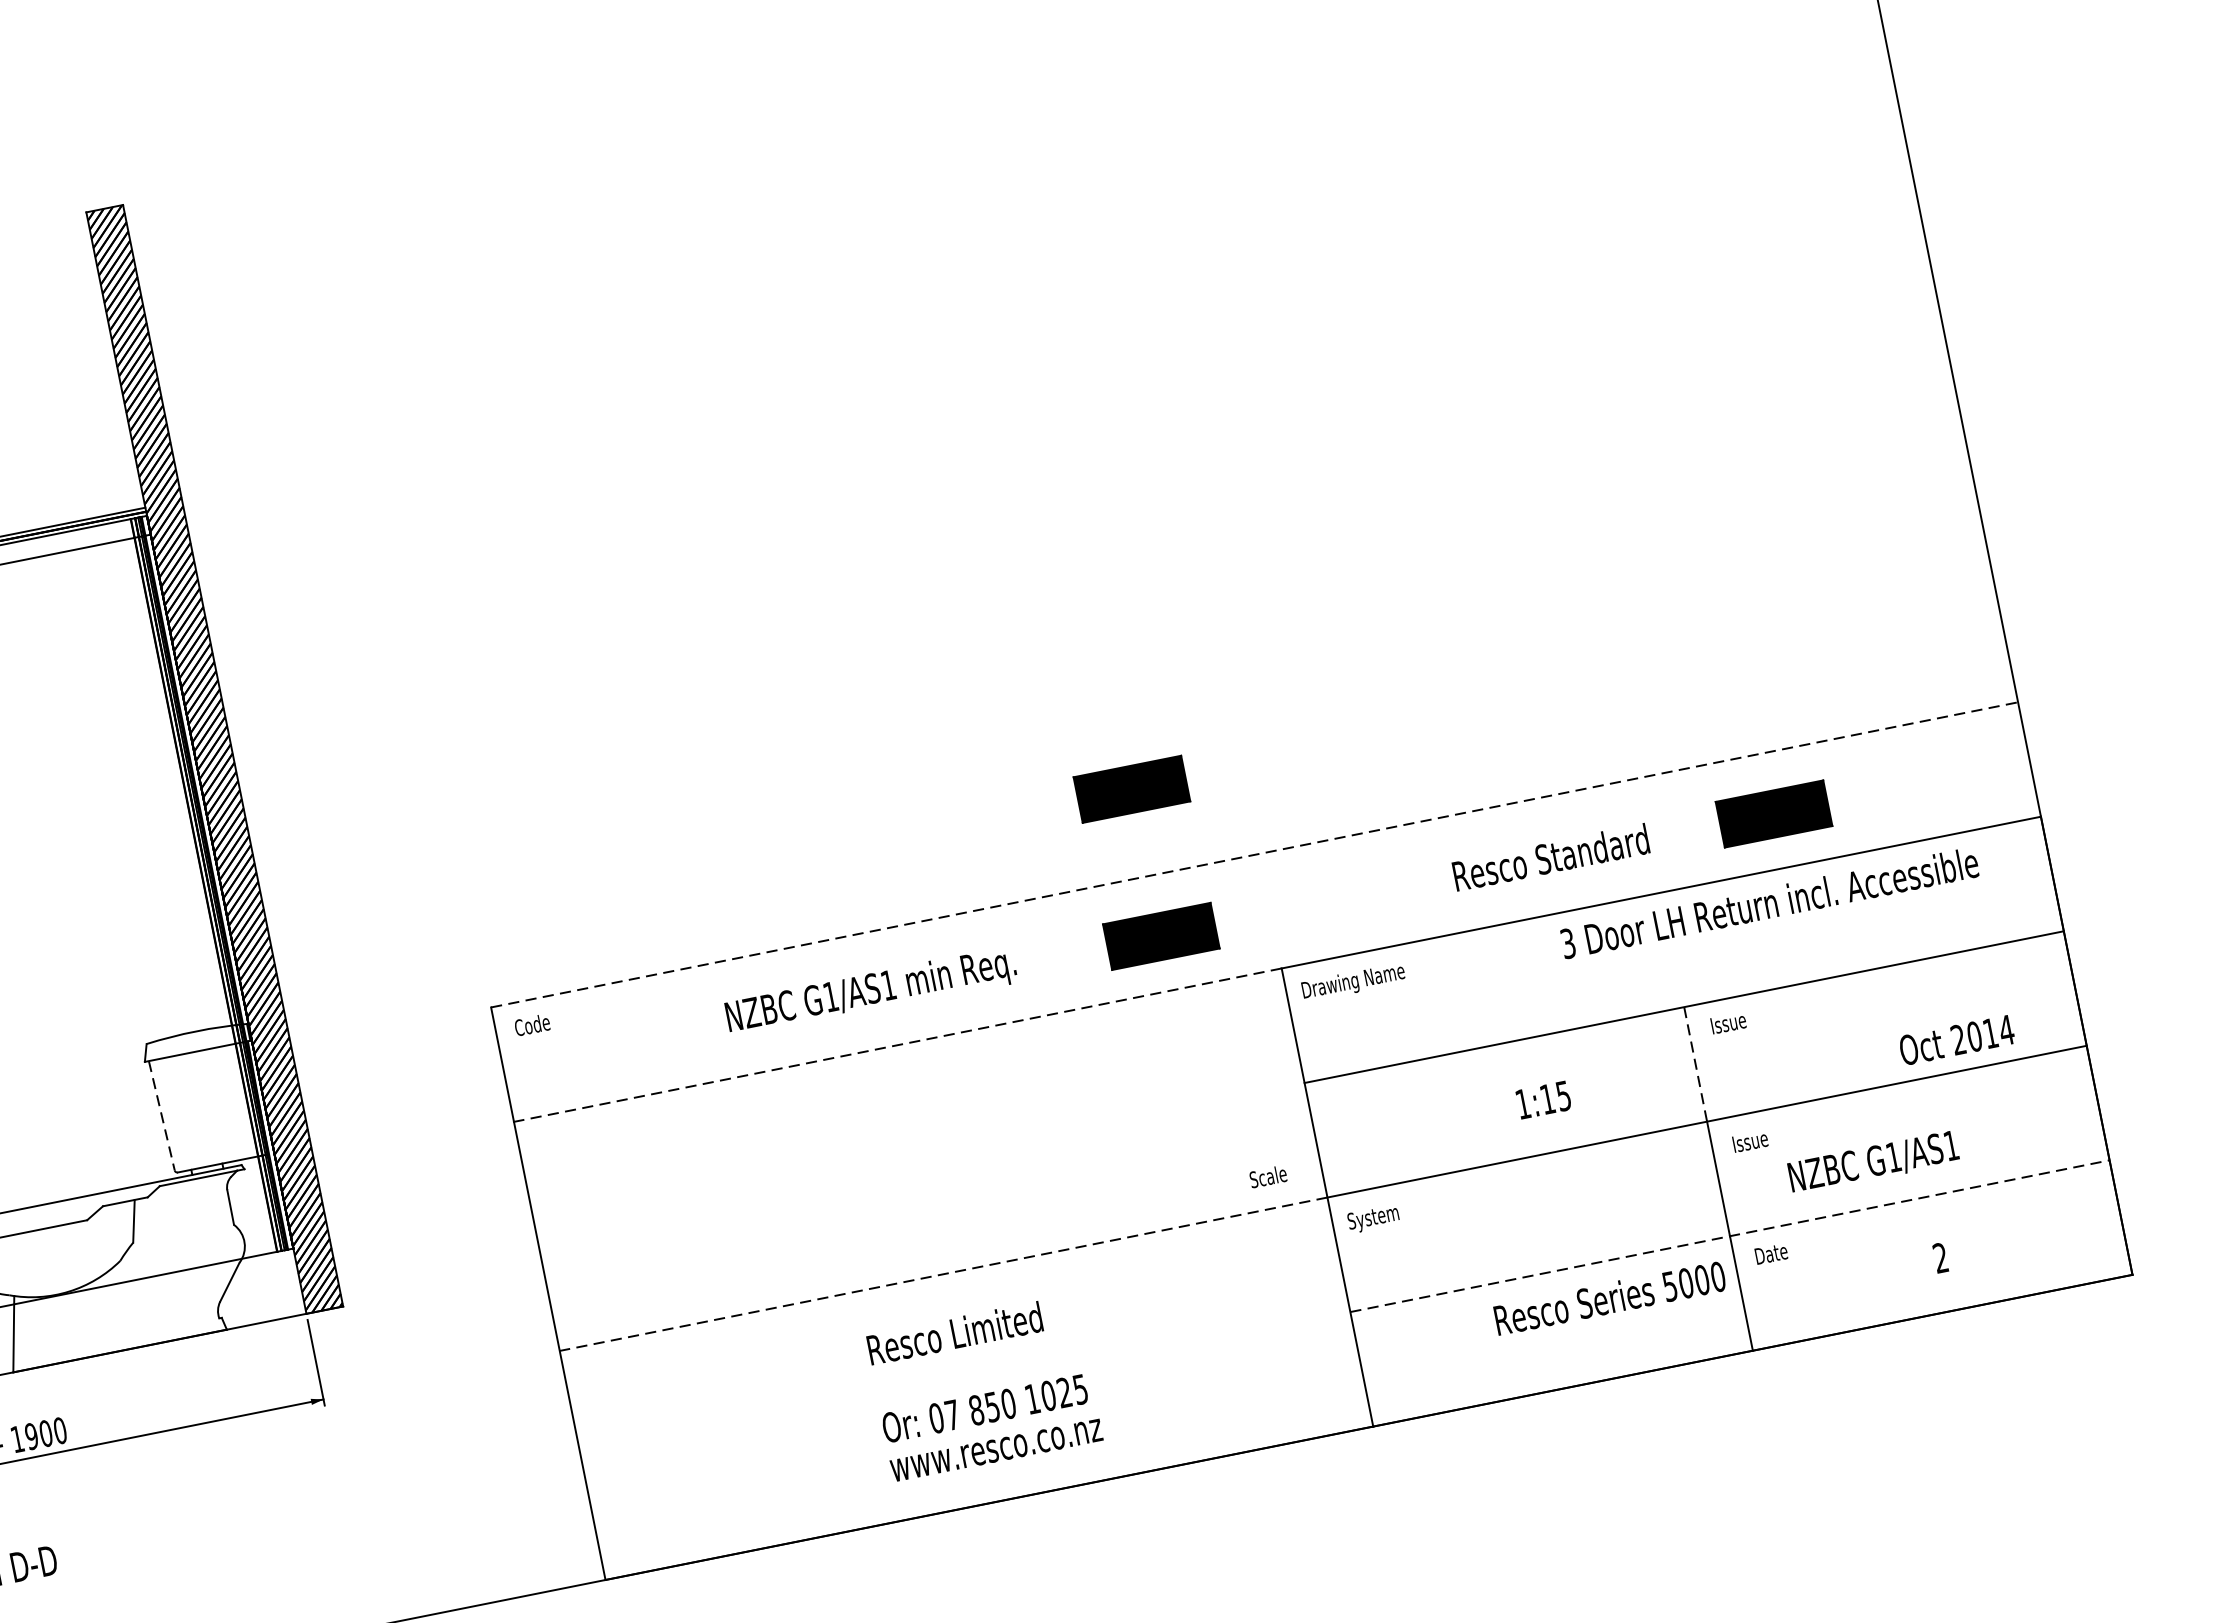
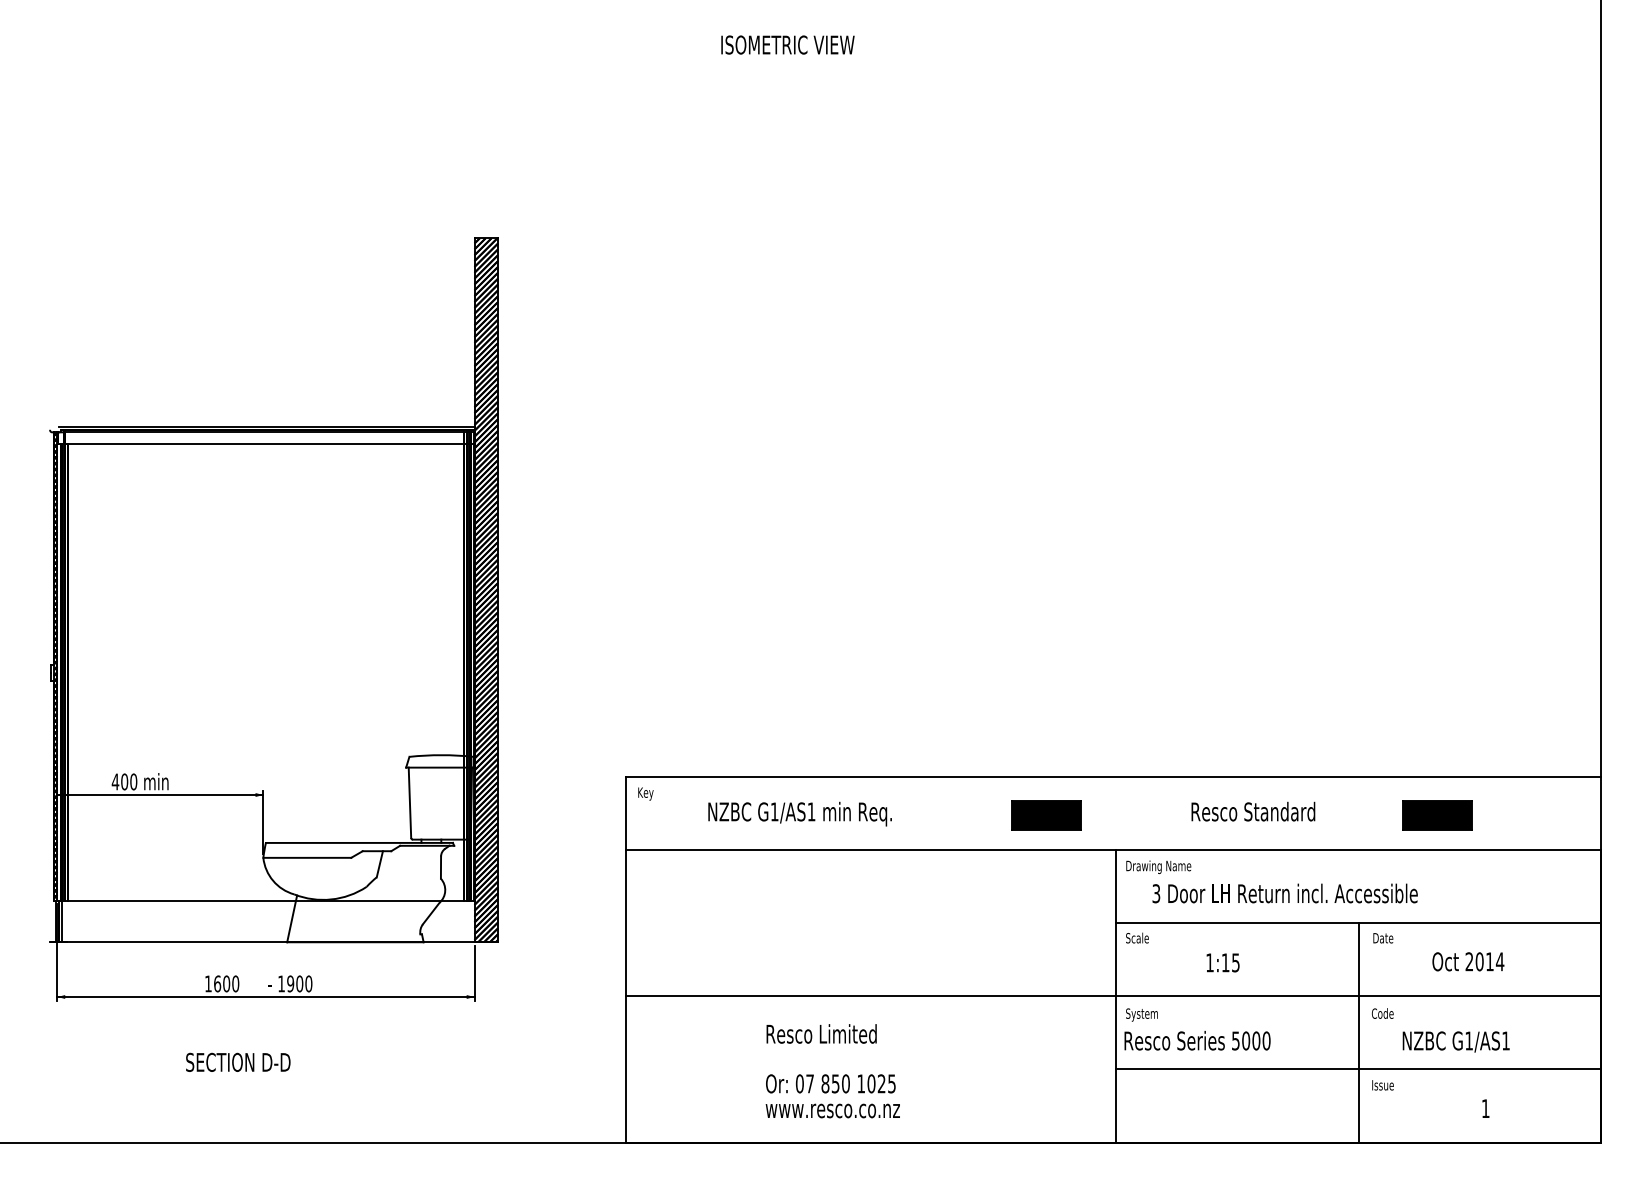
part: (1132, 789) -> (1046, 721), removed
line: (1254, 854) -> (1113, 776), dashed -> solid
text: (1551, 857) -> (1253, 811), moved
text: (1768, 903) -> (1284, 893), moved
text: (870, 991) -> (799, 813), moved
text: (1729, 1023) -> (1384, 938), Issue -> Date
text: (532, 1026) -> (648, 793), Code -> Key
text: (1956, 1039) -> (1468, 961), moved
line: (897, 1044) -> (870, 849), dashed -> solid
line: (1695, 1064) -> (1358, 959), dashed -> solid
text: (1542, 1099) -> (1222, 962), moved
line: (161, 1116) -> (409, 803), dashed -> solid
text: (1749, 1141) -> (1382, 1013), Issue -> Code
text: (1268, 1175) -> (1137, 937), moved
line: (1729, 1236) -> (1358, 1069), dashed -> solid
text: (1773, 1253) -> (1383, 1085), Date -> Issue
text: (1940, 1257) -> (1485, 1108), 2 -> 1
line: (943, 1274) -> (870, 996), dashed -> solid
text: (1609, 1297) -> (1197, 1040), moved
text: (983, 1388) -> (832, 1071), moved

